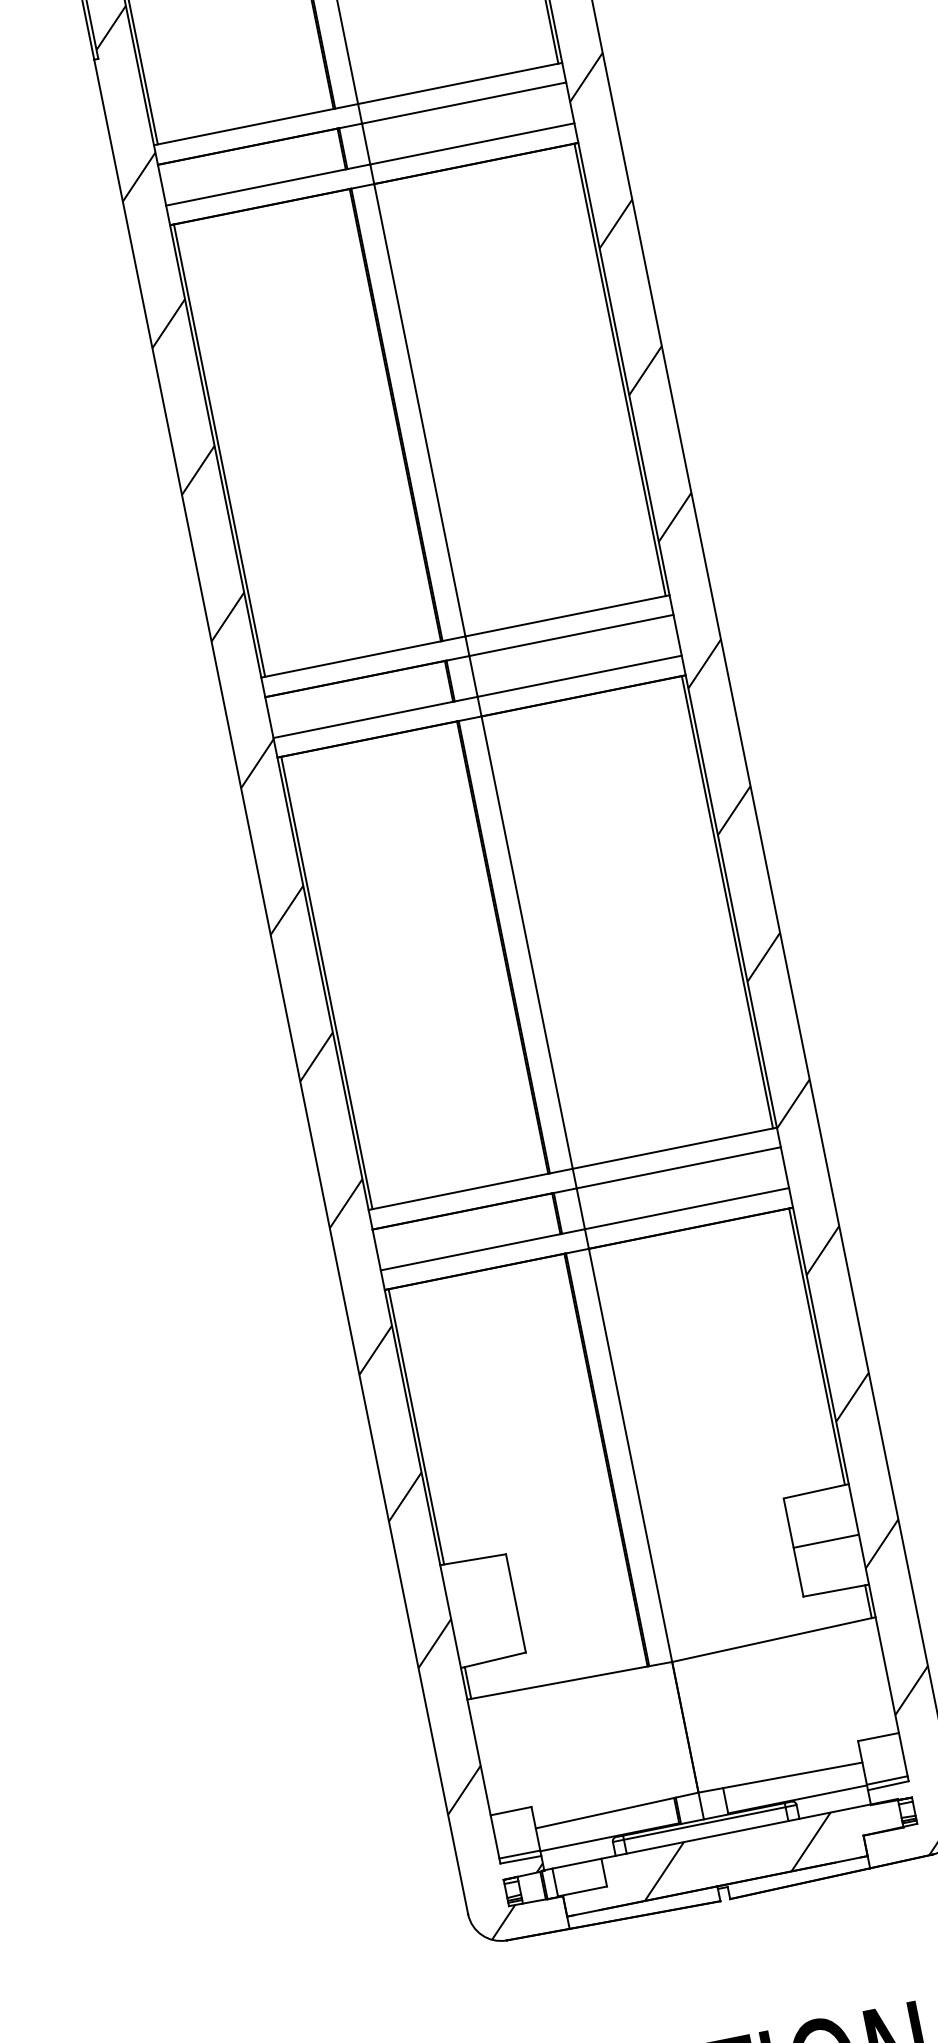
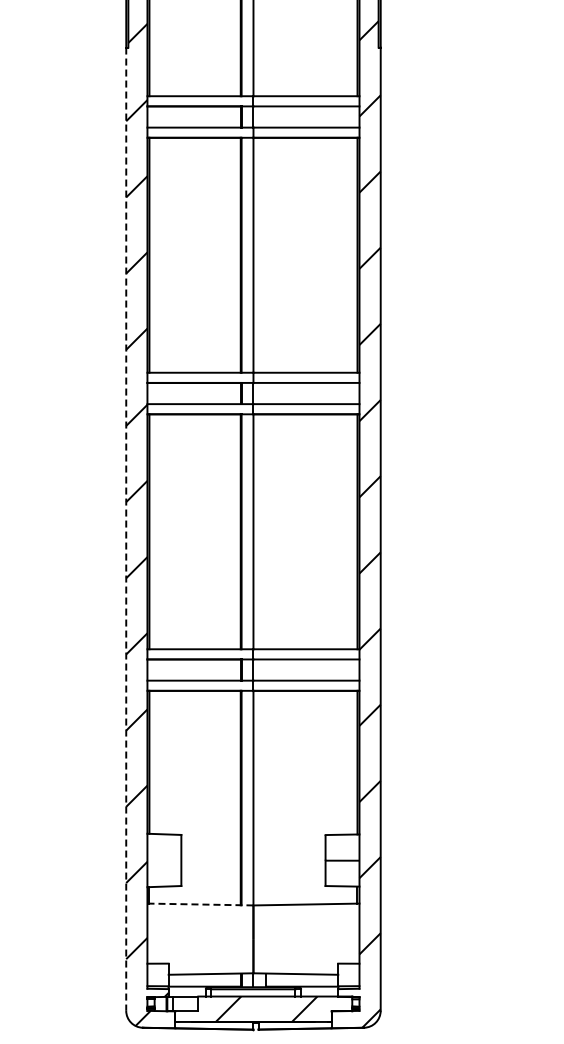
line: (281, 987) -> (126, 529), solid -> dashed
line: (567, 1681) -> (199, 904), solid -> dashed

